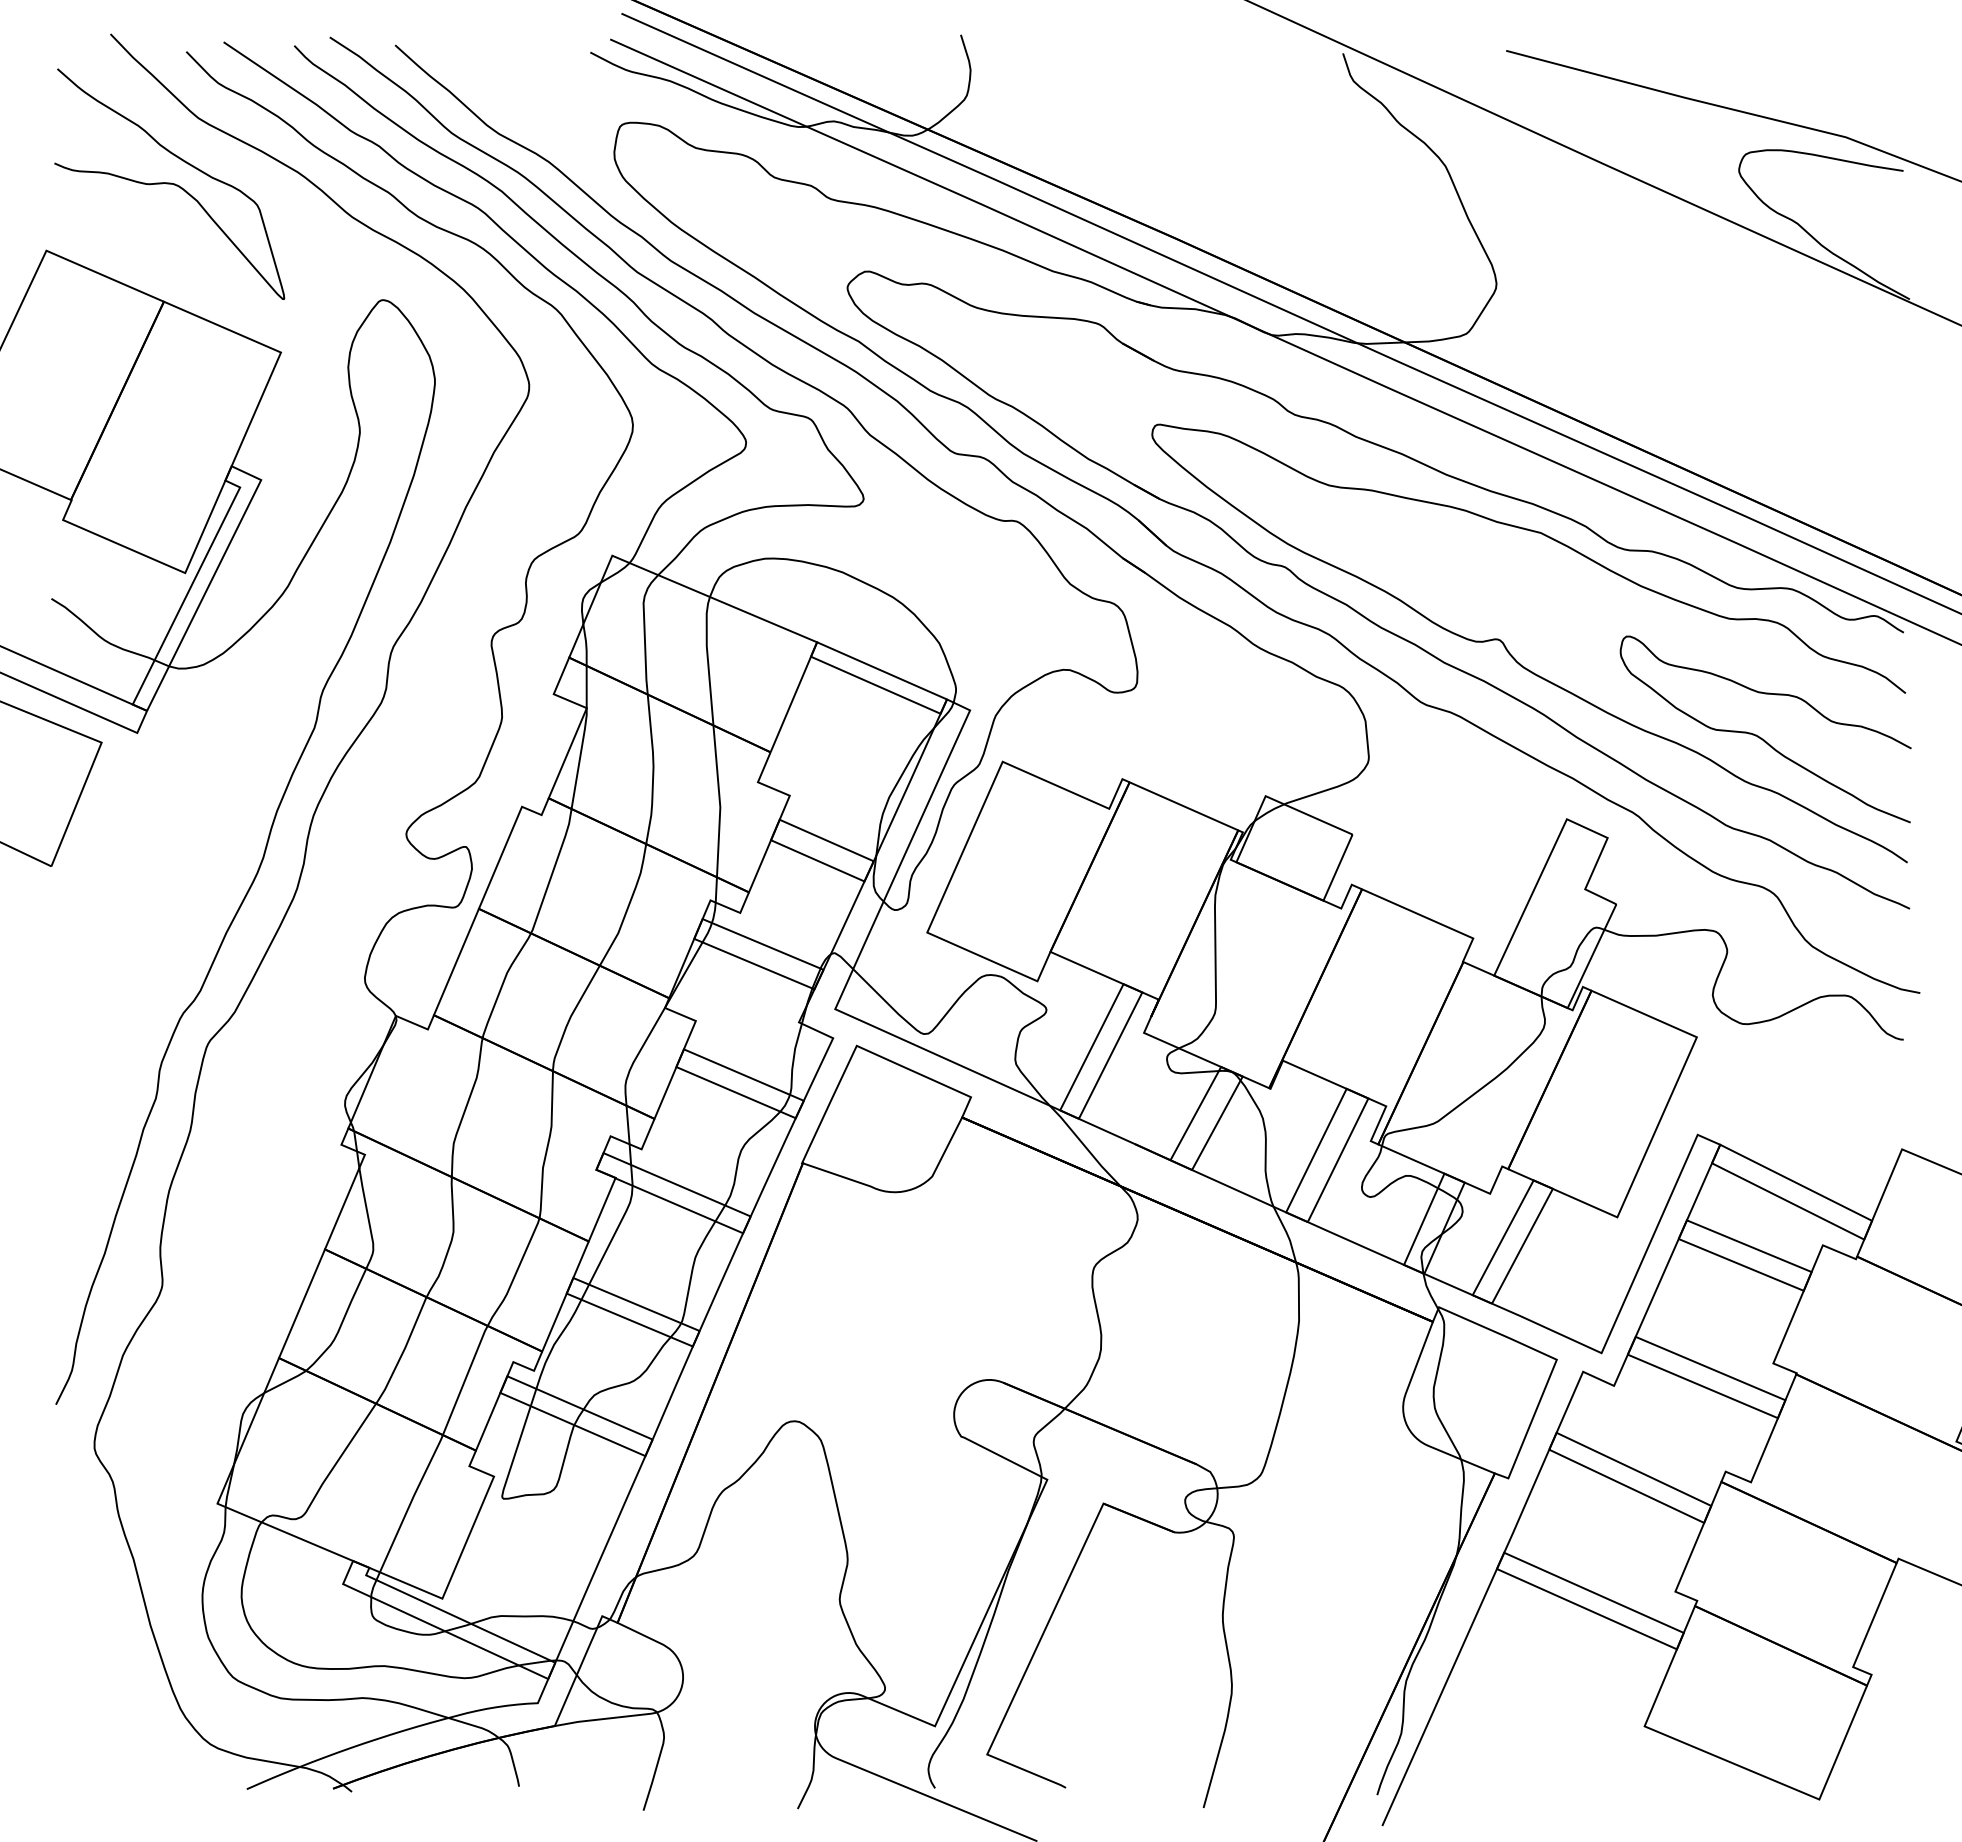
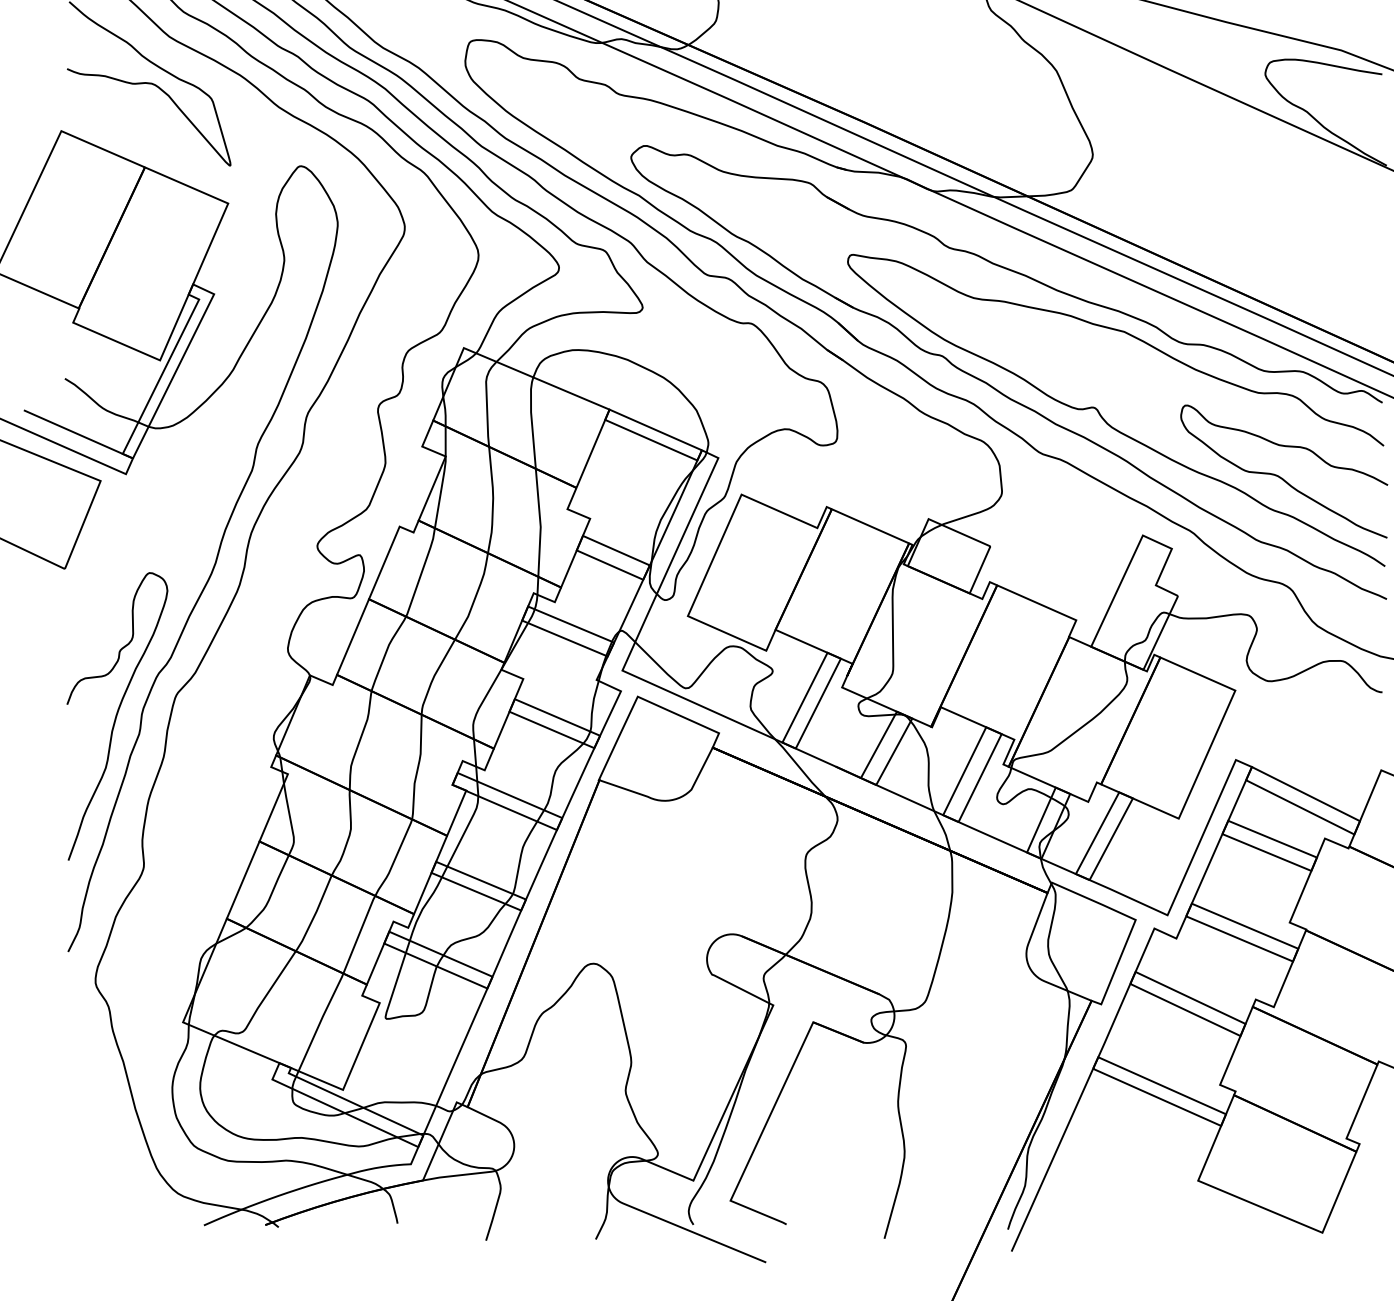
curve: (124, 1073) -> (116, 716), added

